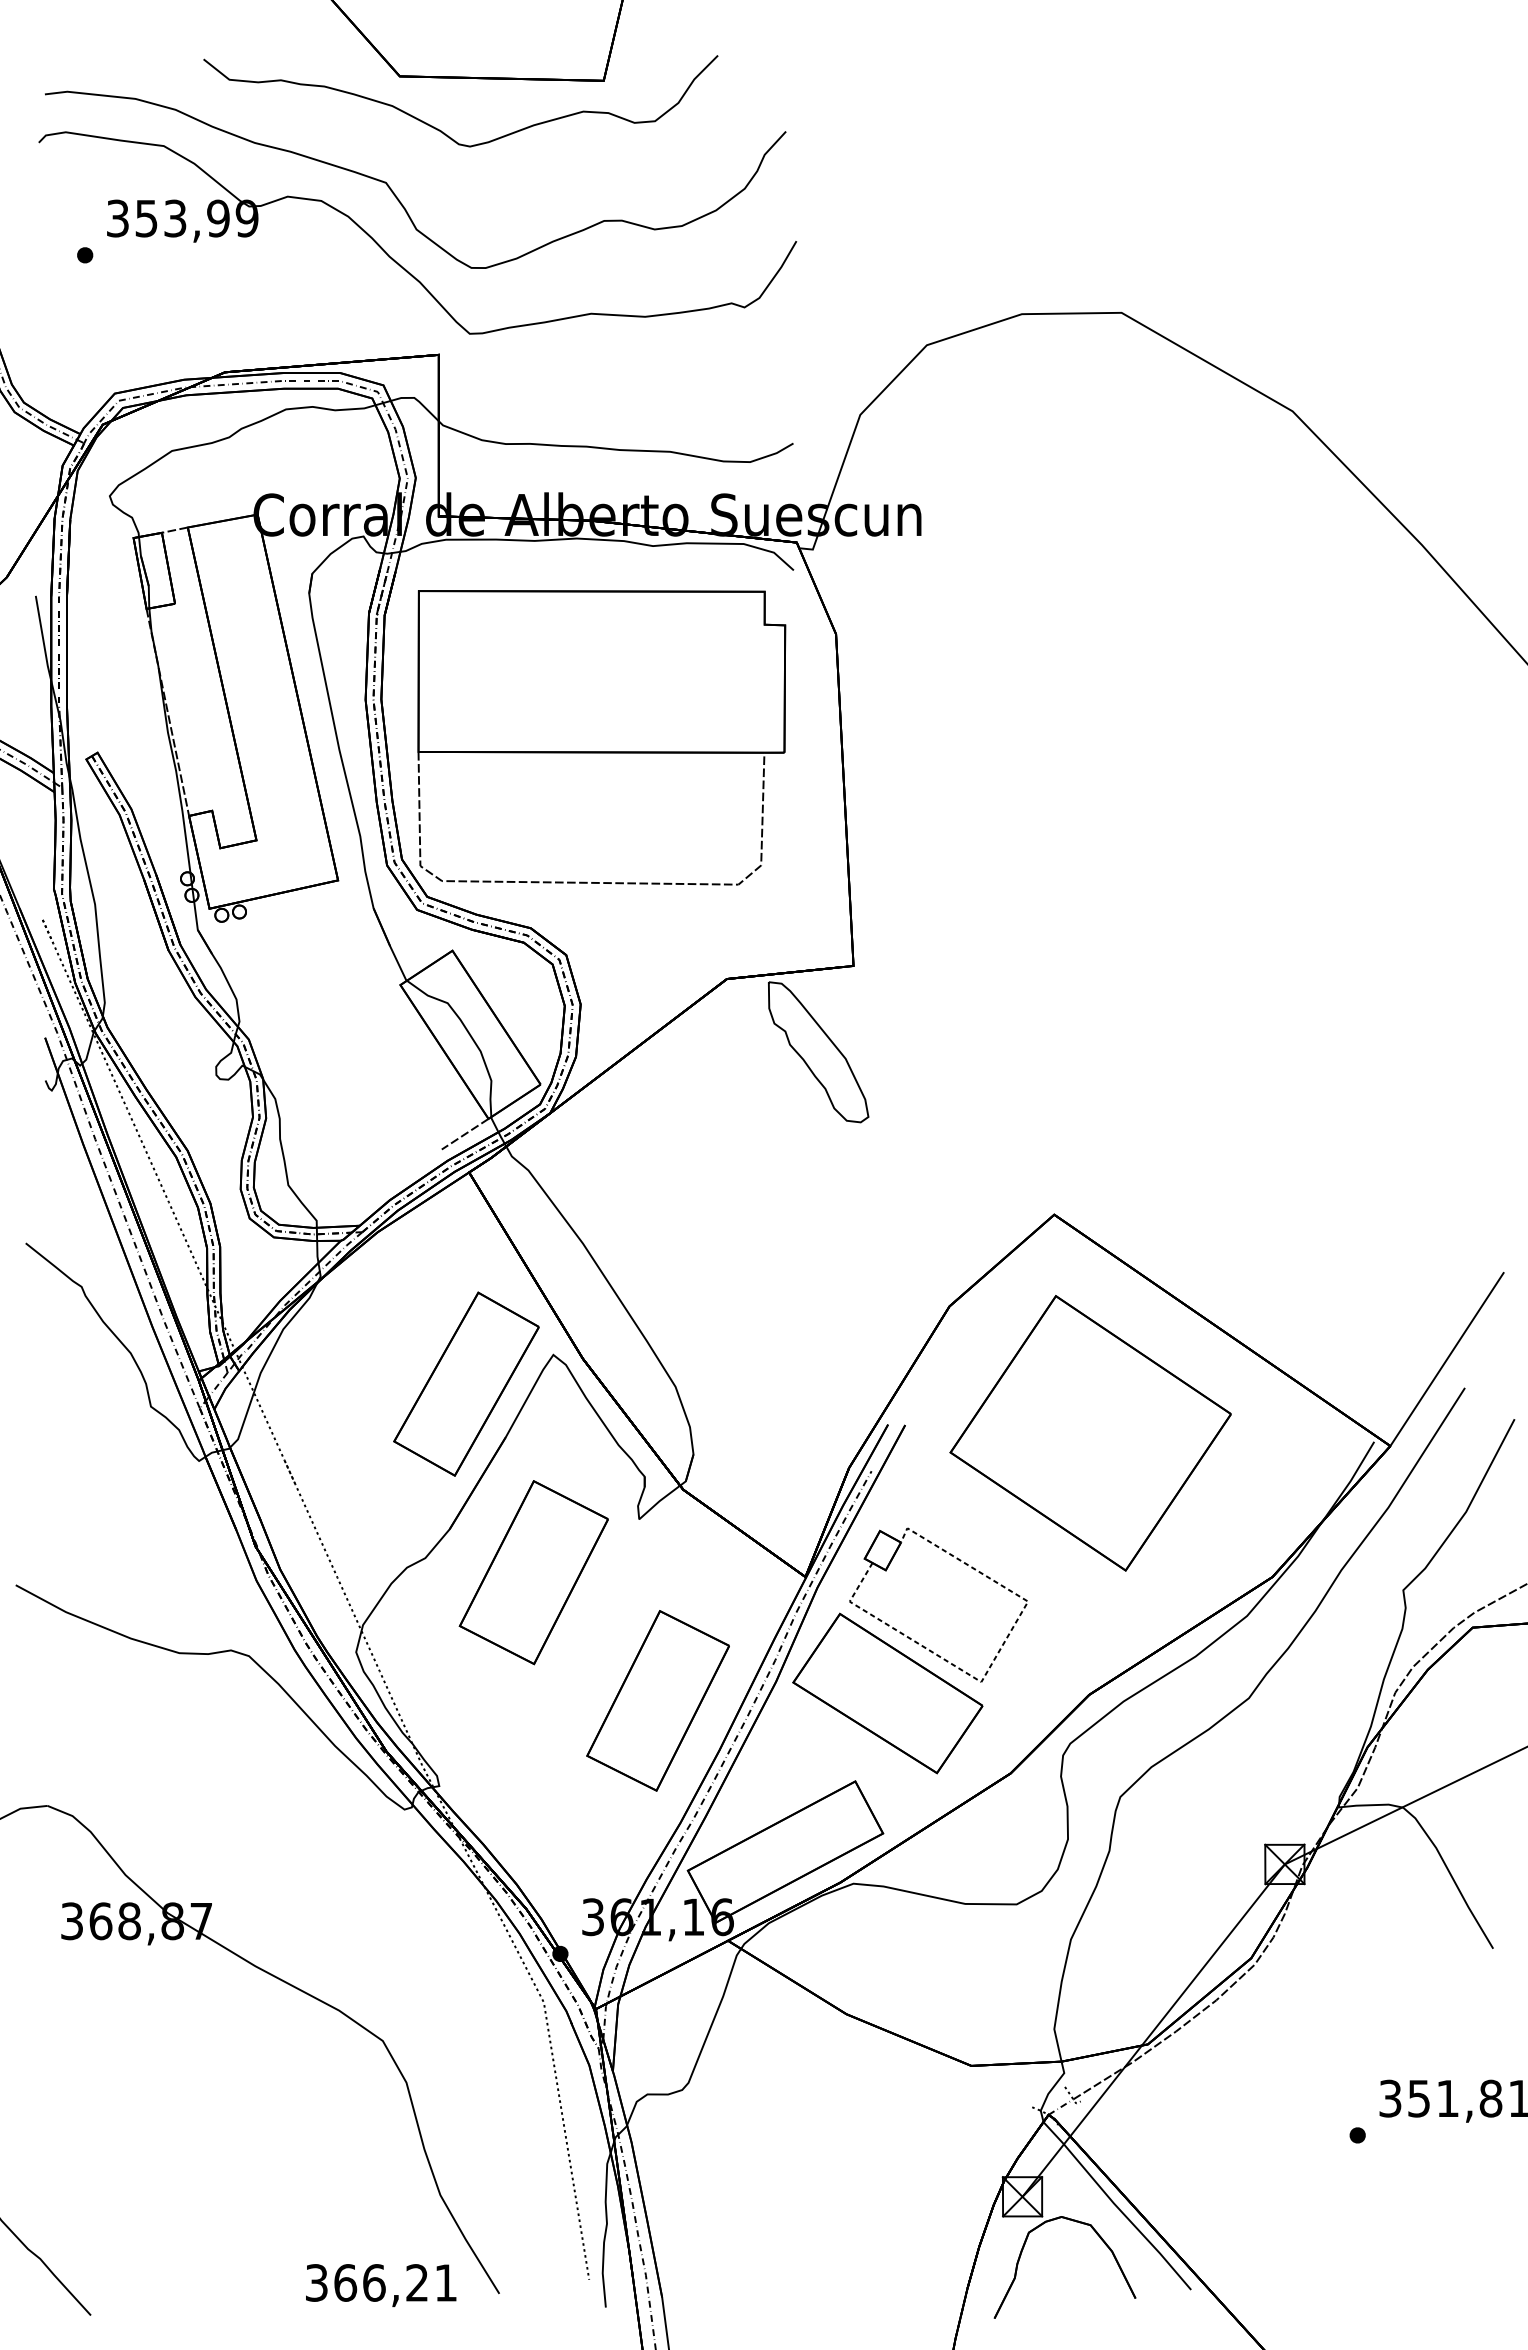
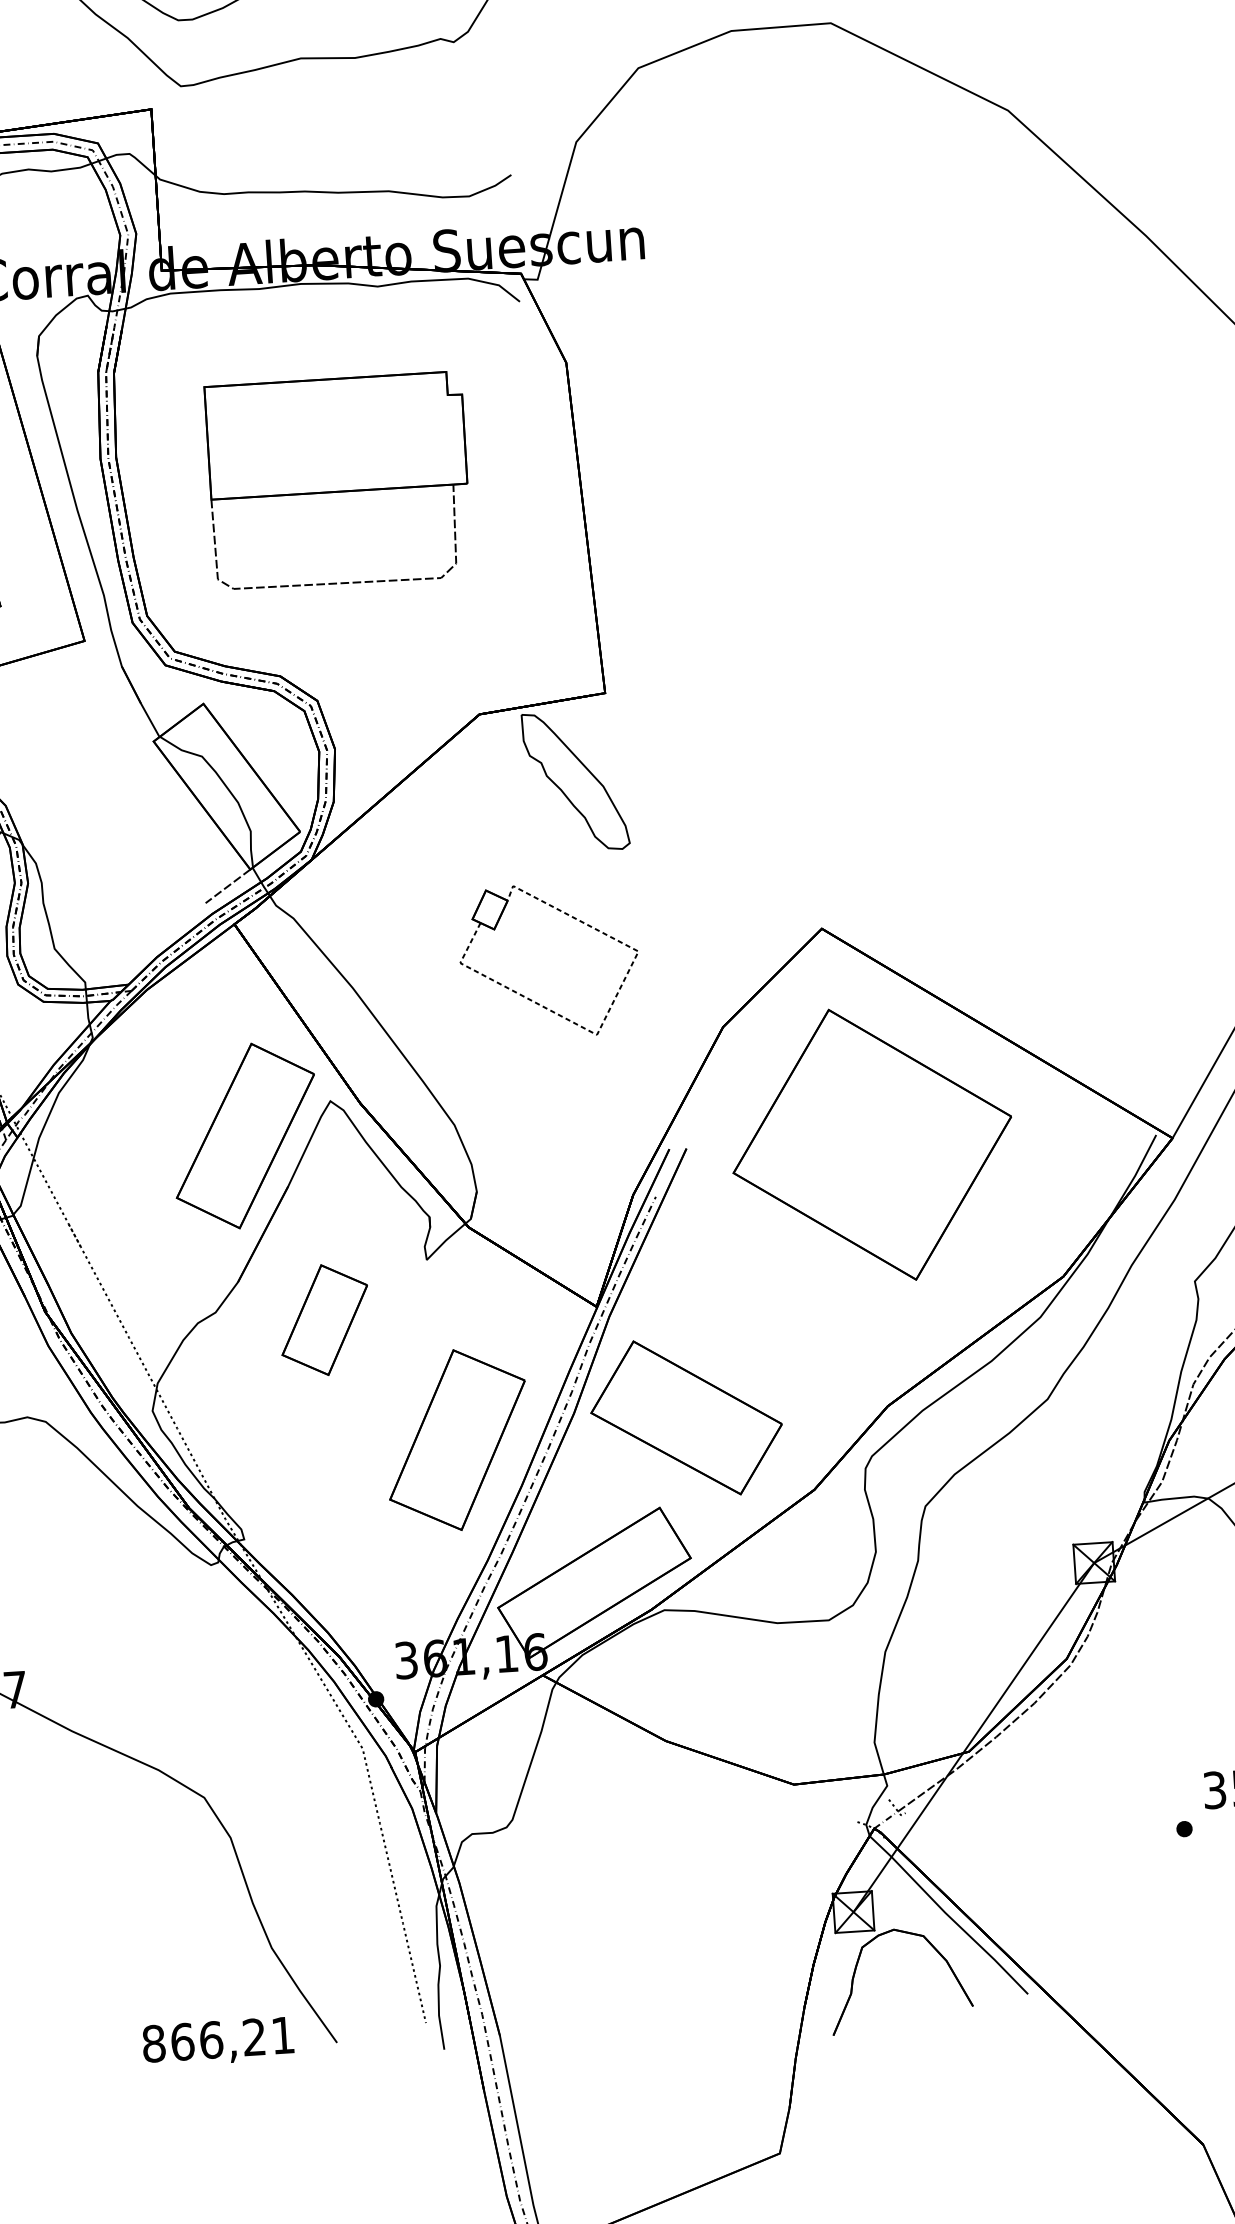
part: (601, 737) -> (338, 481), size x0.7
part: (533, 1572) -> (324, 1319), size x0.6
part: (915, 1640) -> (528, 997), moved
text: (316, 2282) -> (153, 2043), 366,21 -> 866,21

